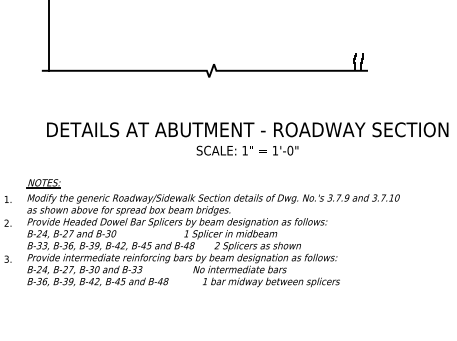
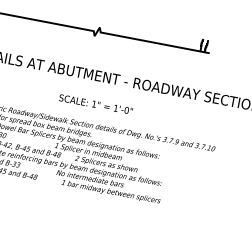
text: (247, 150) -> (95, 104), moved

